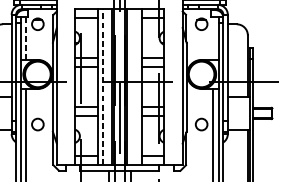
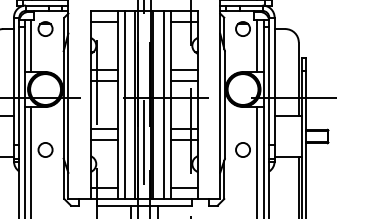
line: (26, 38) -> (31, 46), dashed -> solid
line: (213, 38) -> (257, 46), added
line: (103, 86) -> (124, 104), dashed -> solid
line: (136, 86) -> (164, 104), added

